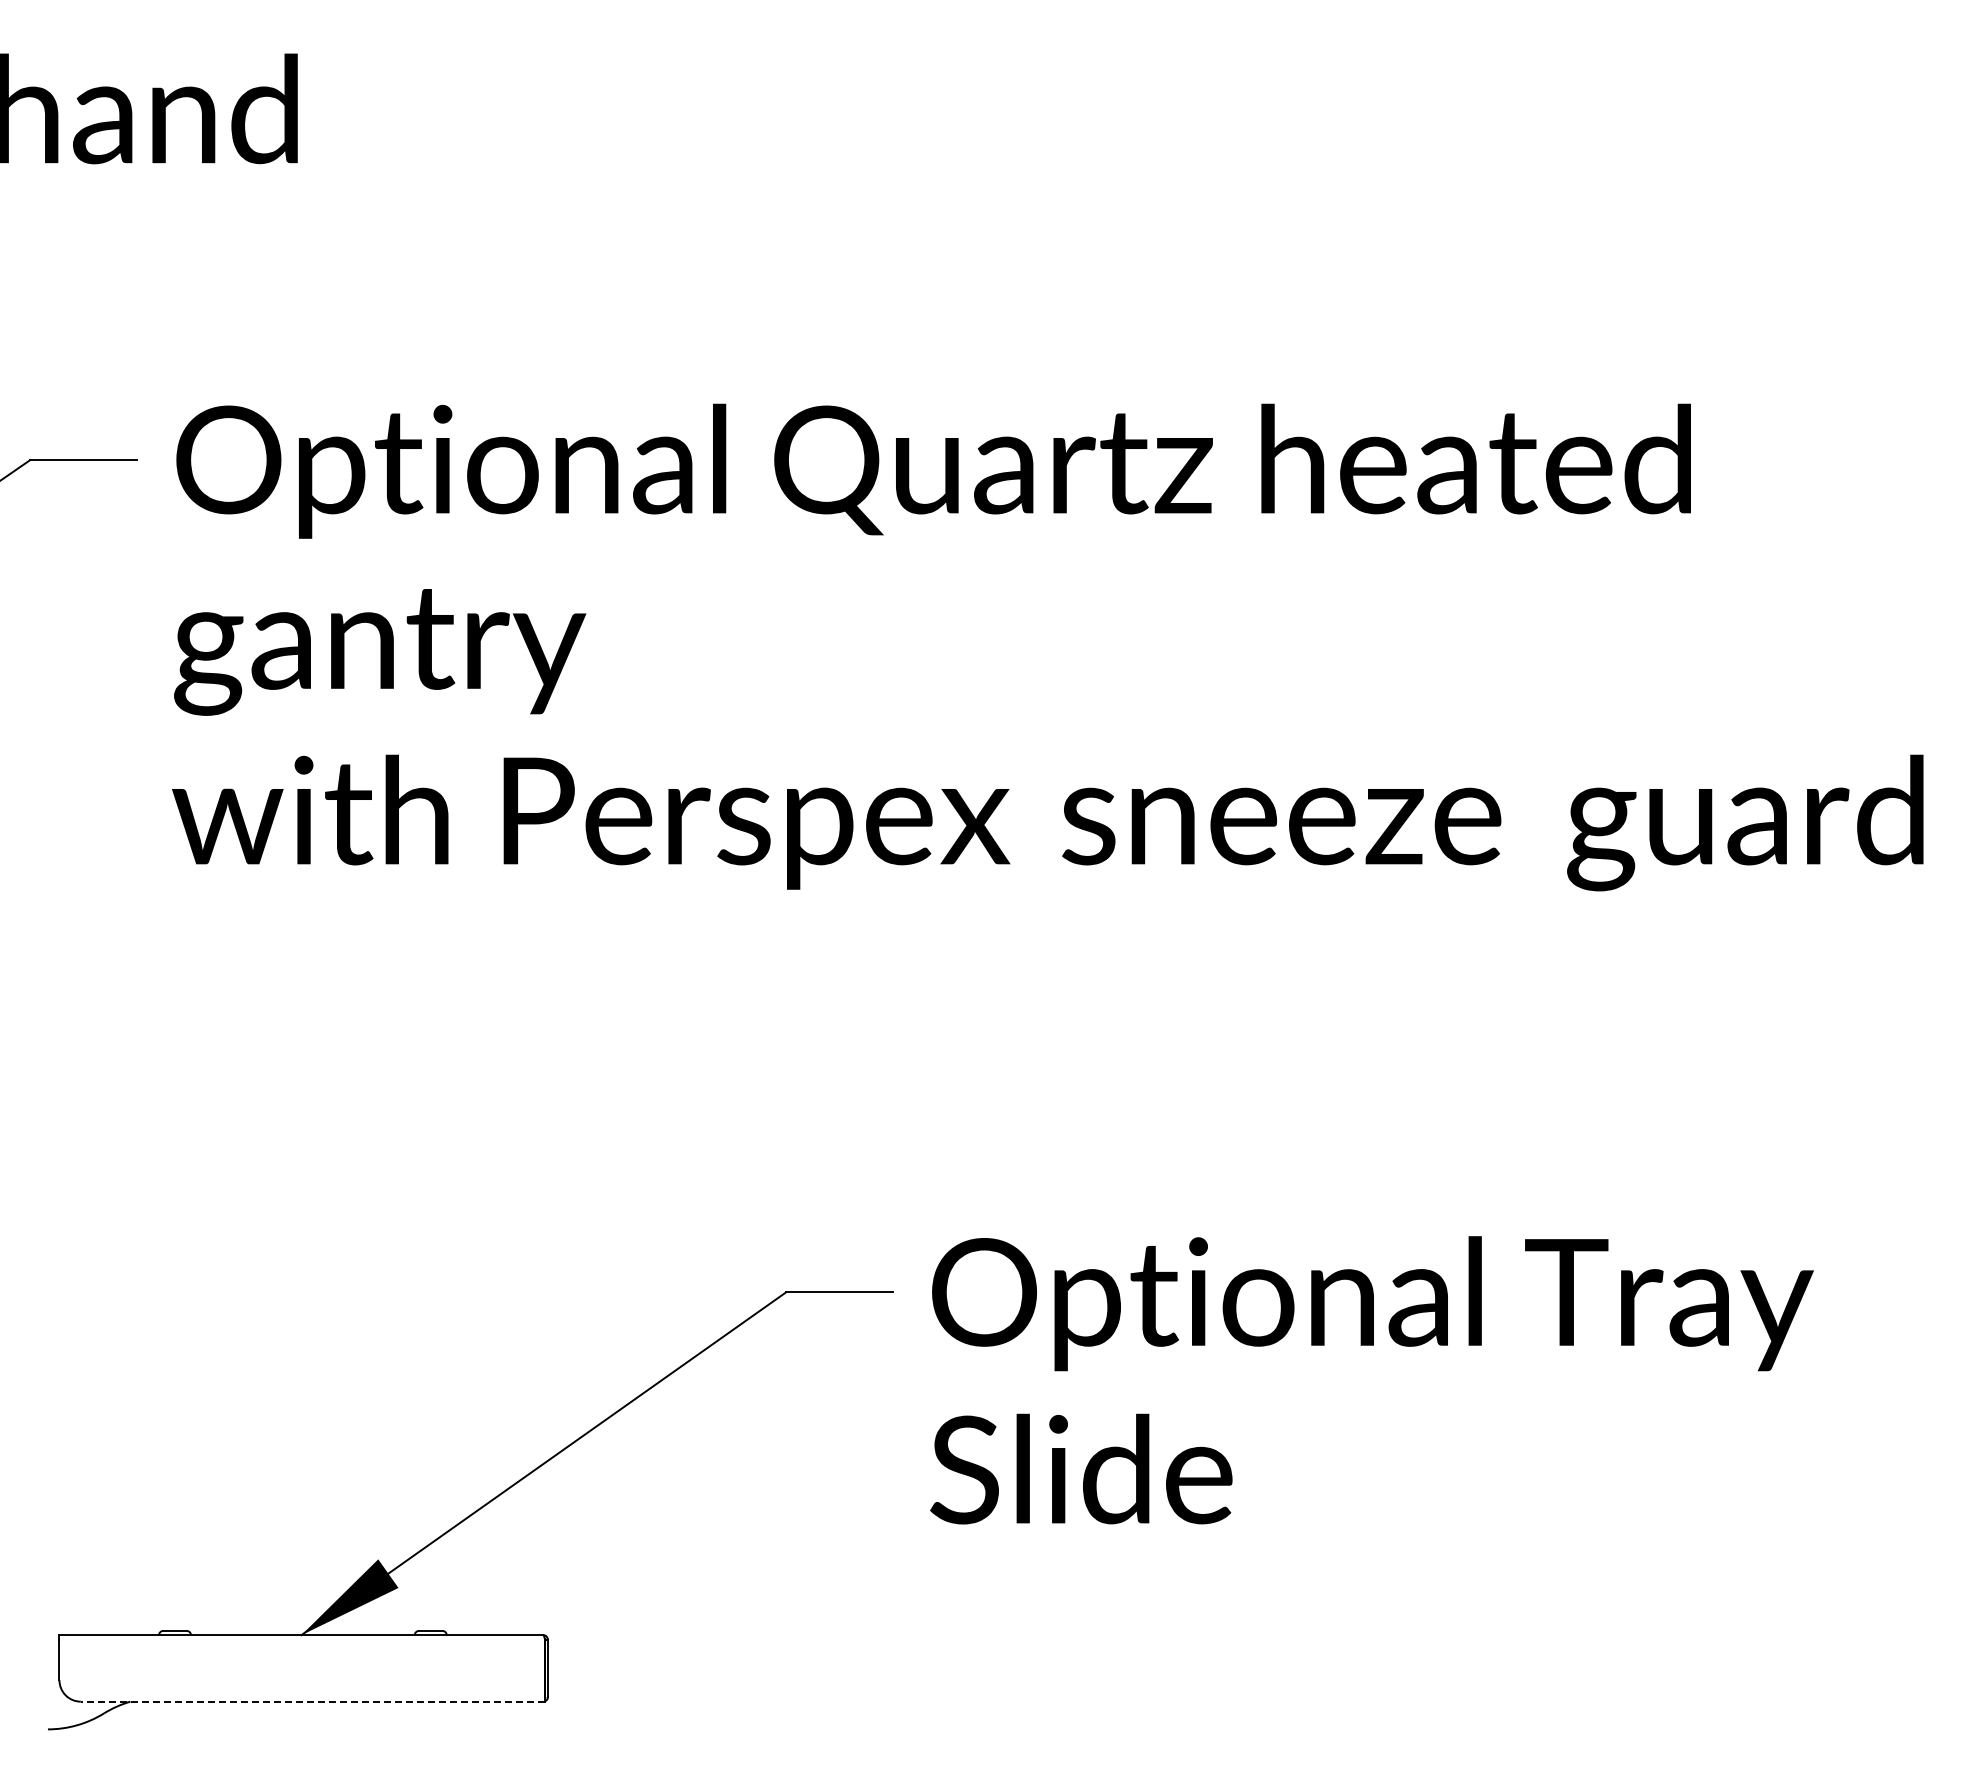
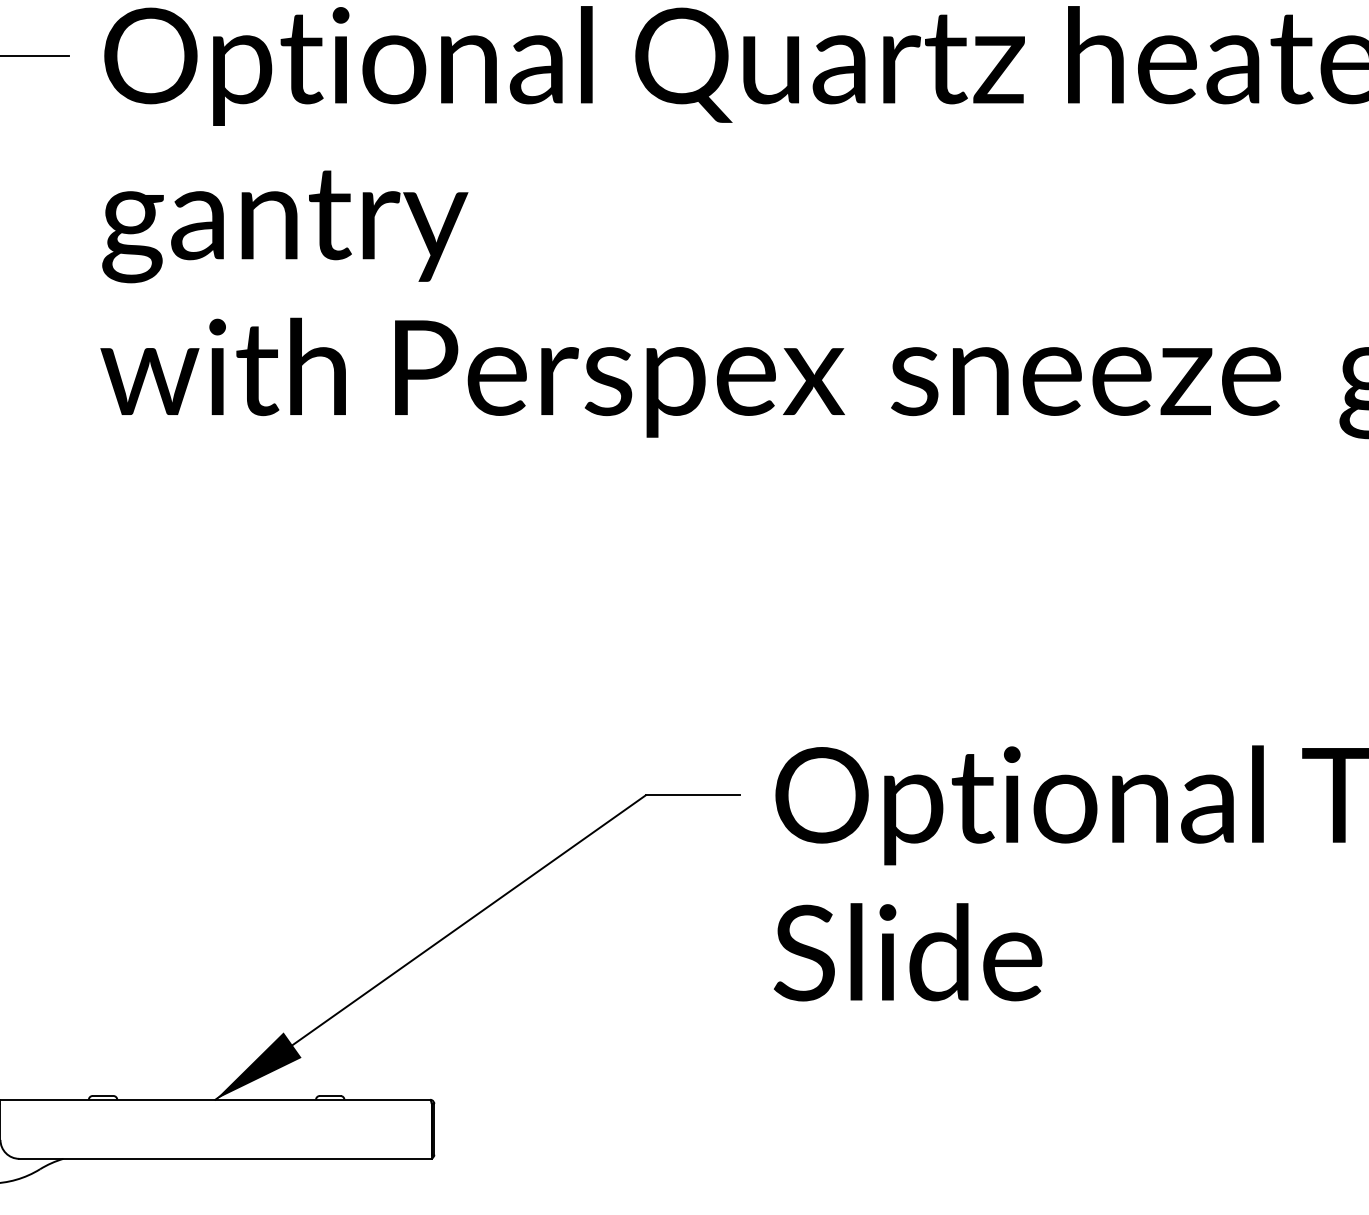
line: (312, 1701) -> (225, 1158), dashed -> solid

